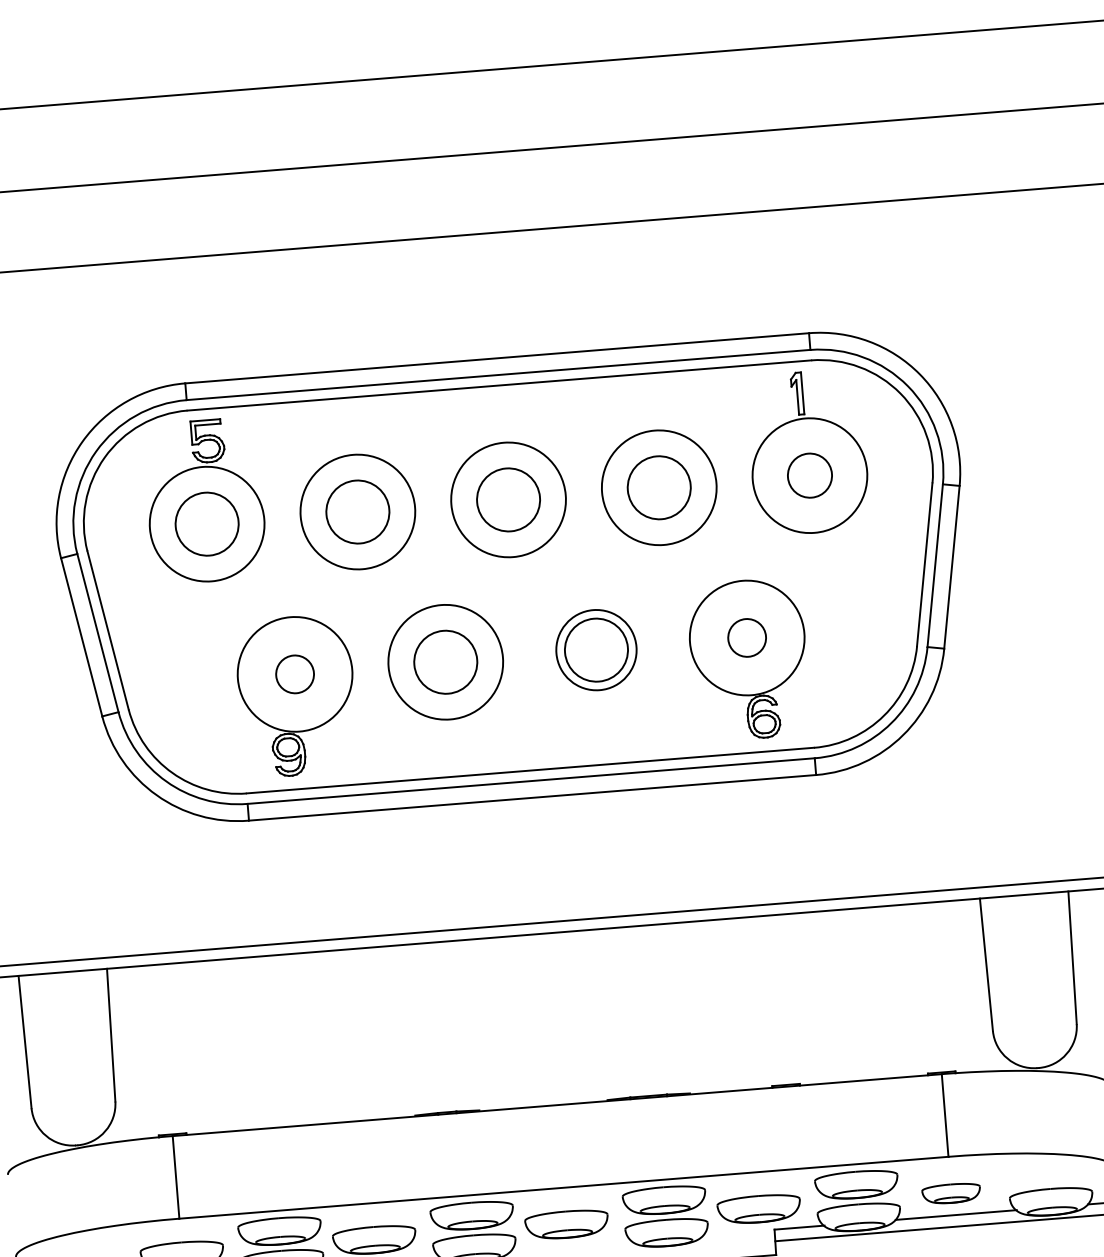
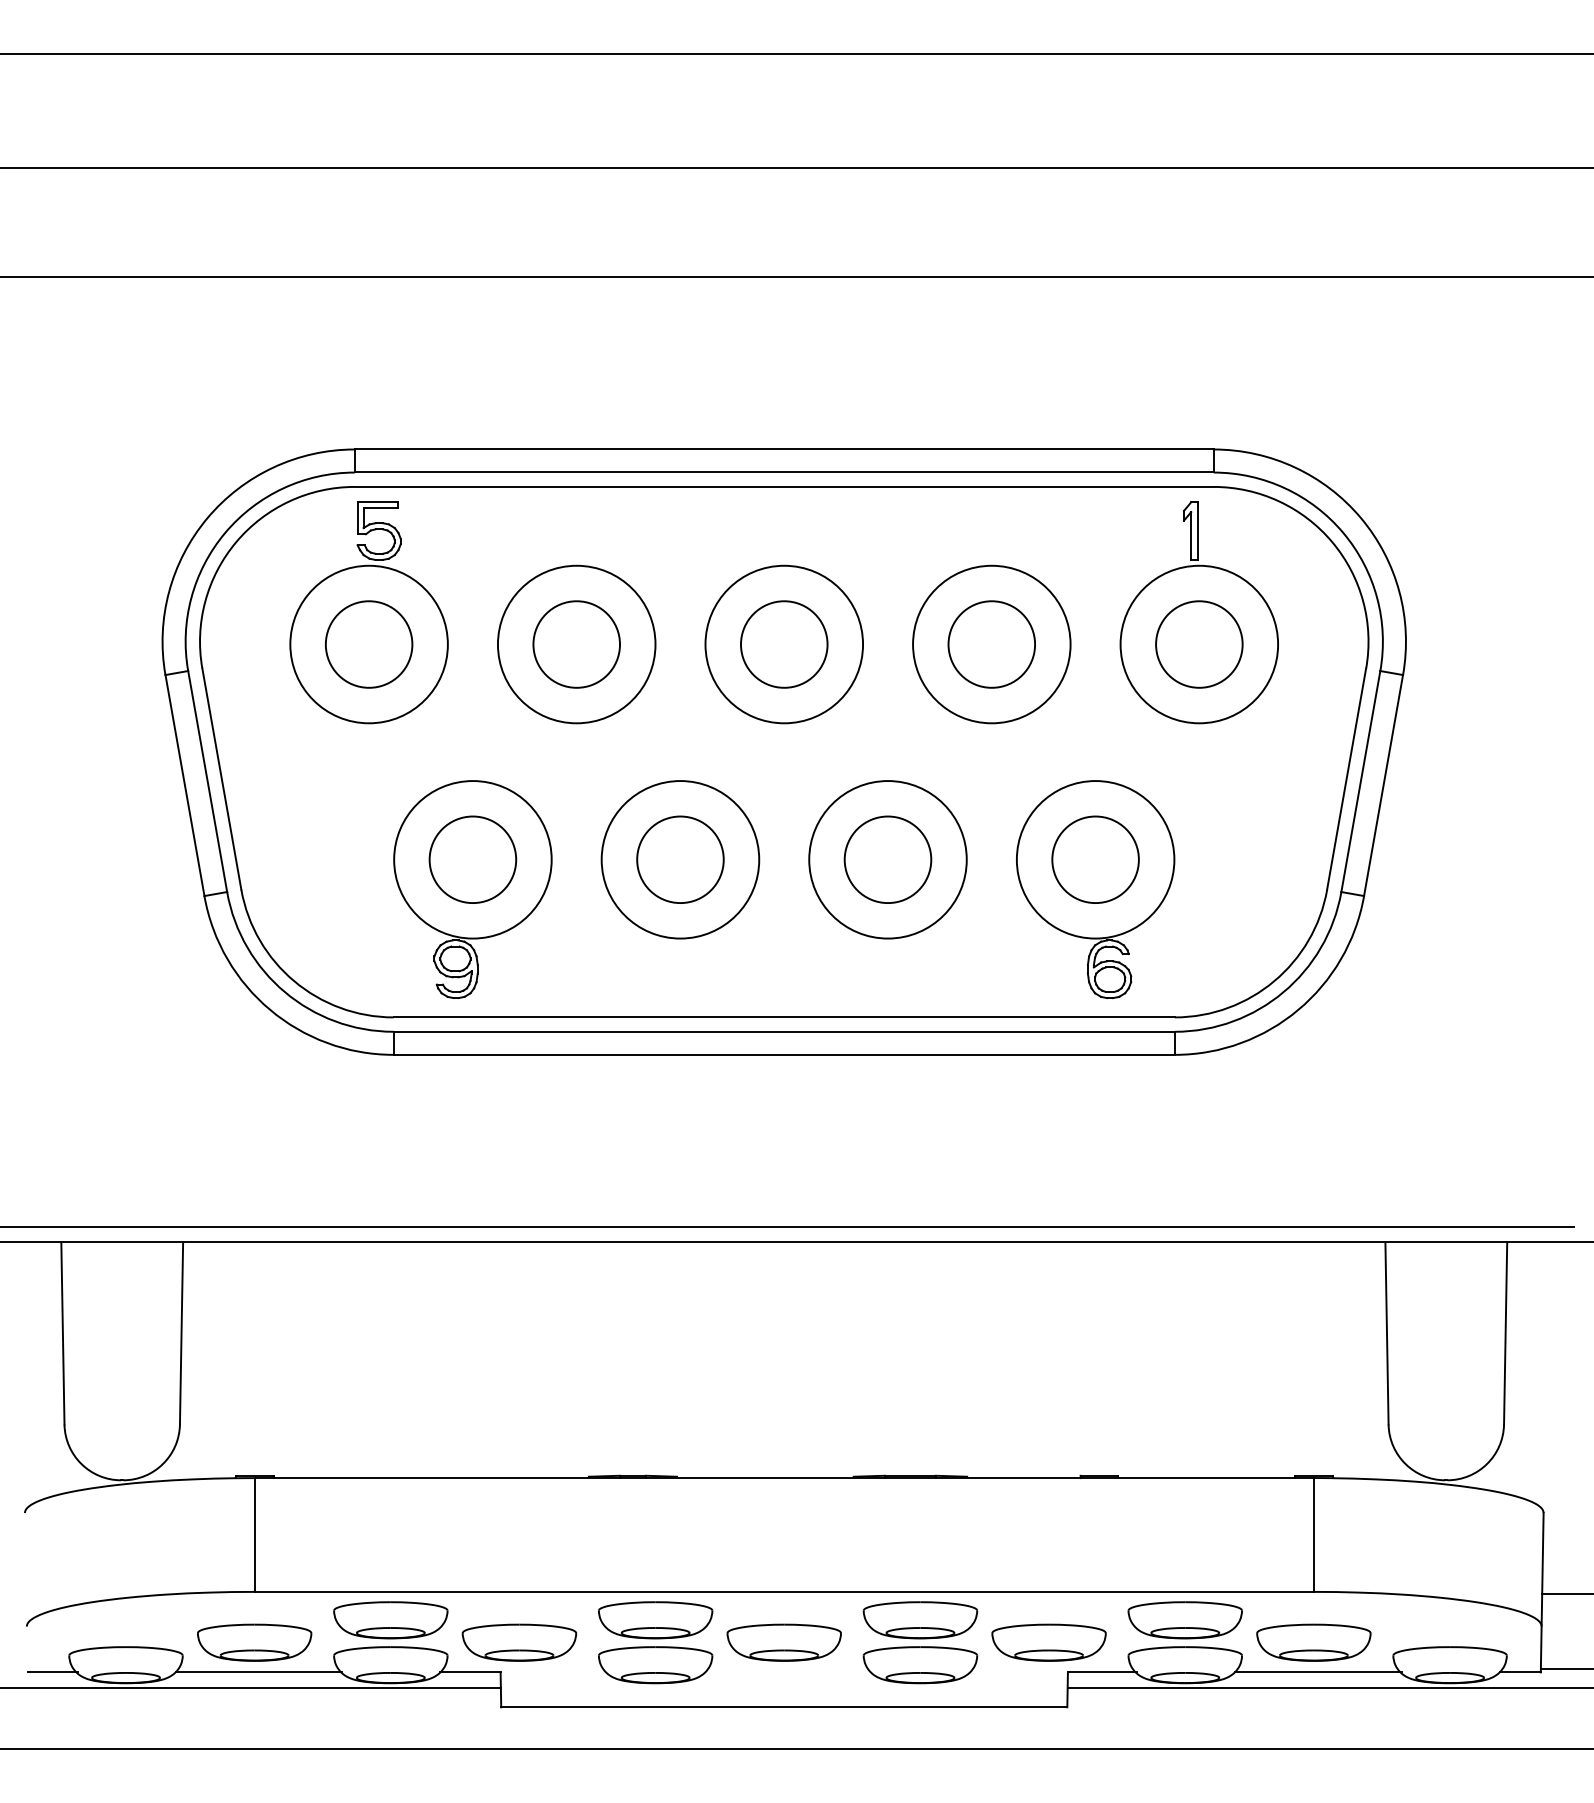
circle: (810, 475) -> (1199, 644), size x1.43
circle: (747, 637) -> (1095, 859), size x1.67
circle: (596, 649) -> (887, 859), size x1.43
circle: (294, 674) -> (472, 859), size x1.67
part: (951, 1193) -> (1313, 1642), size x1.43

